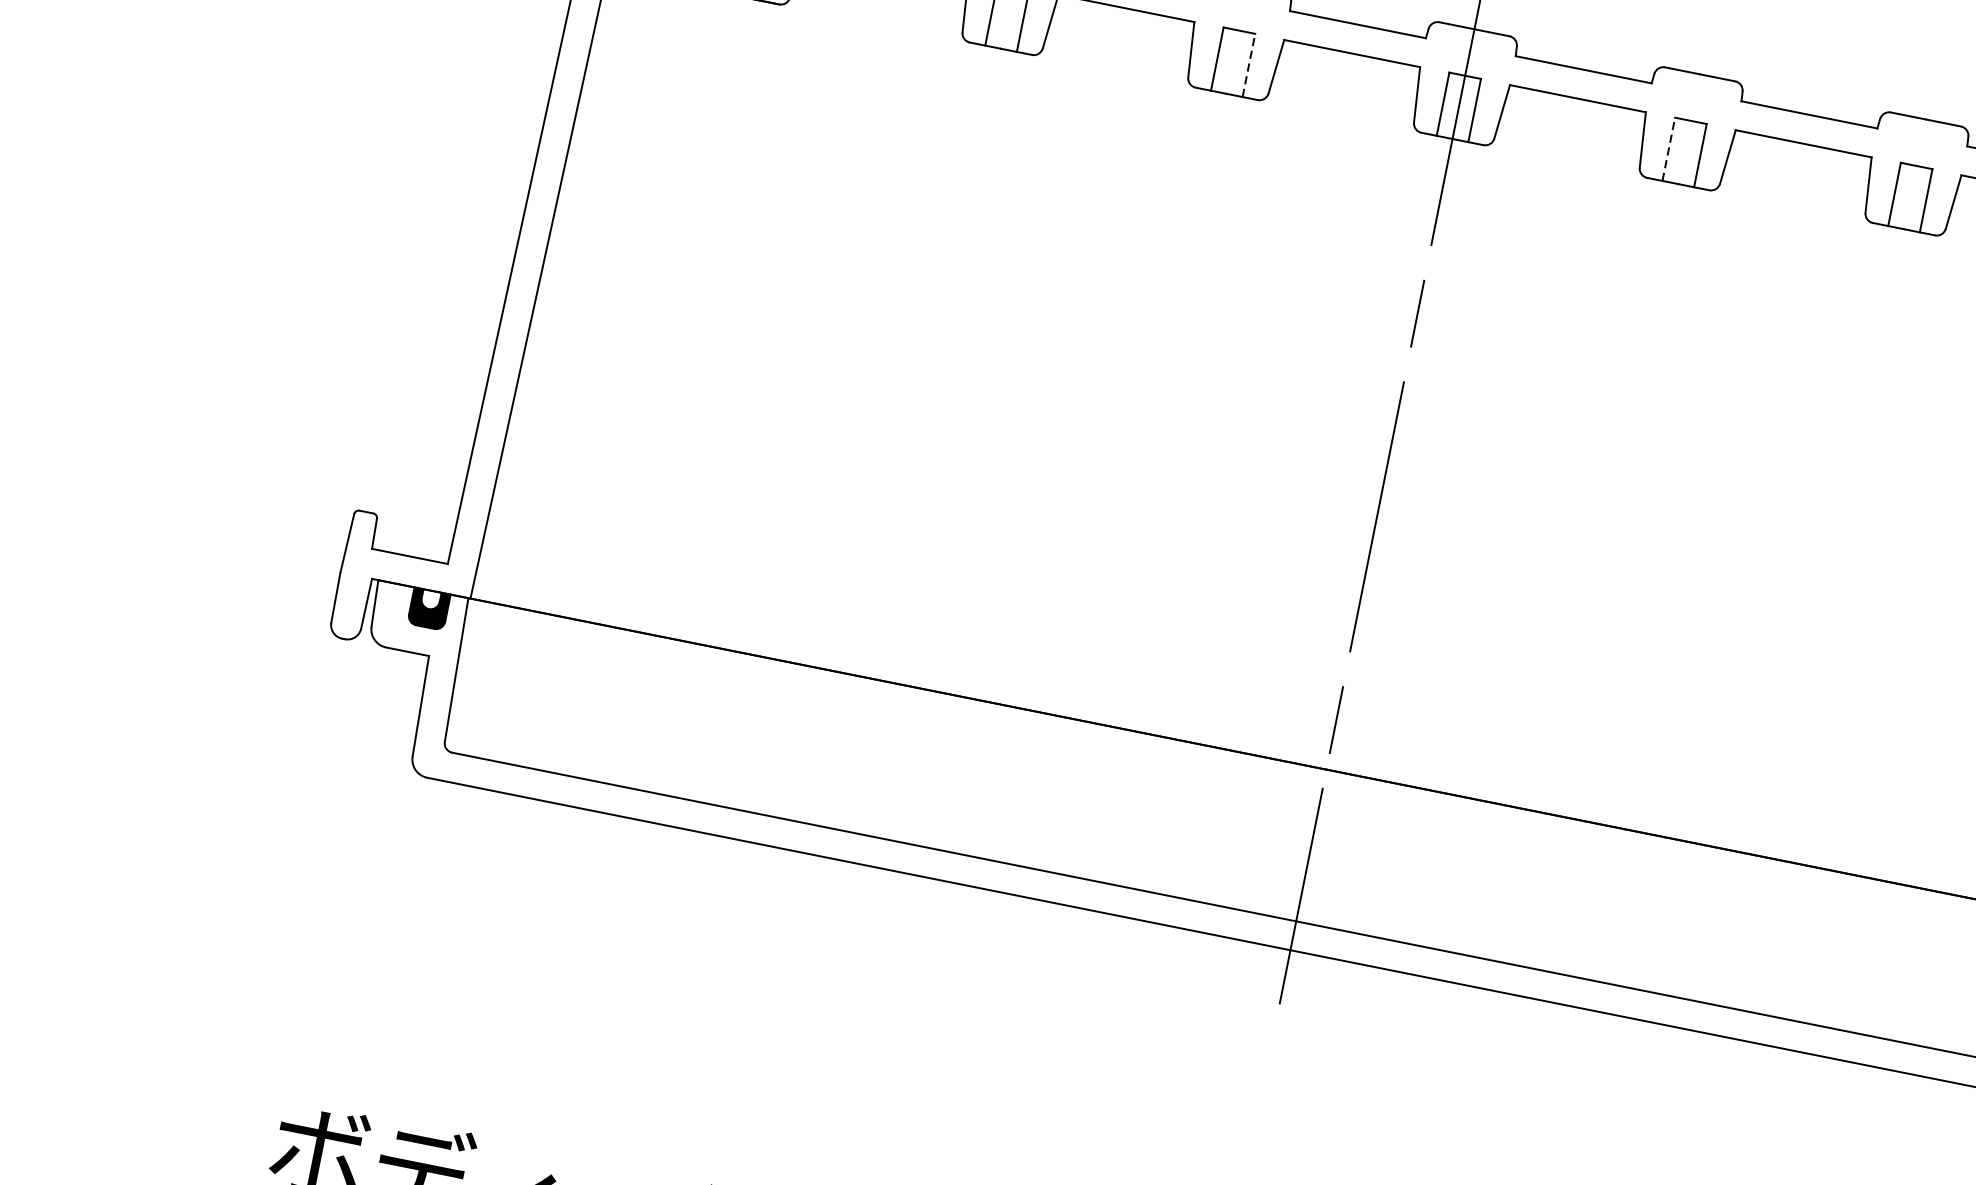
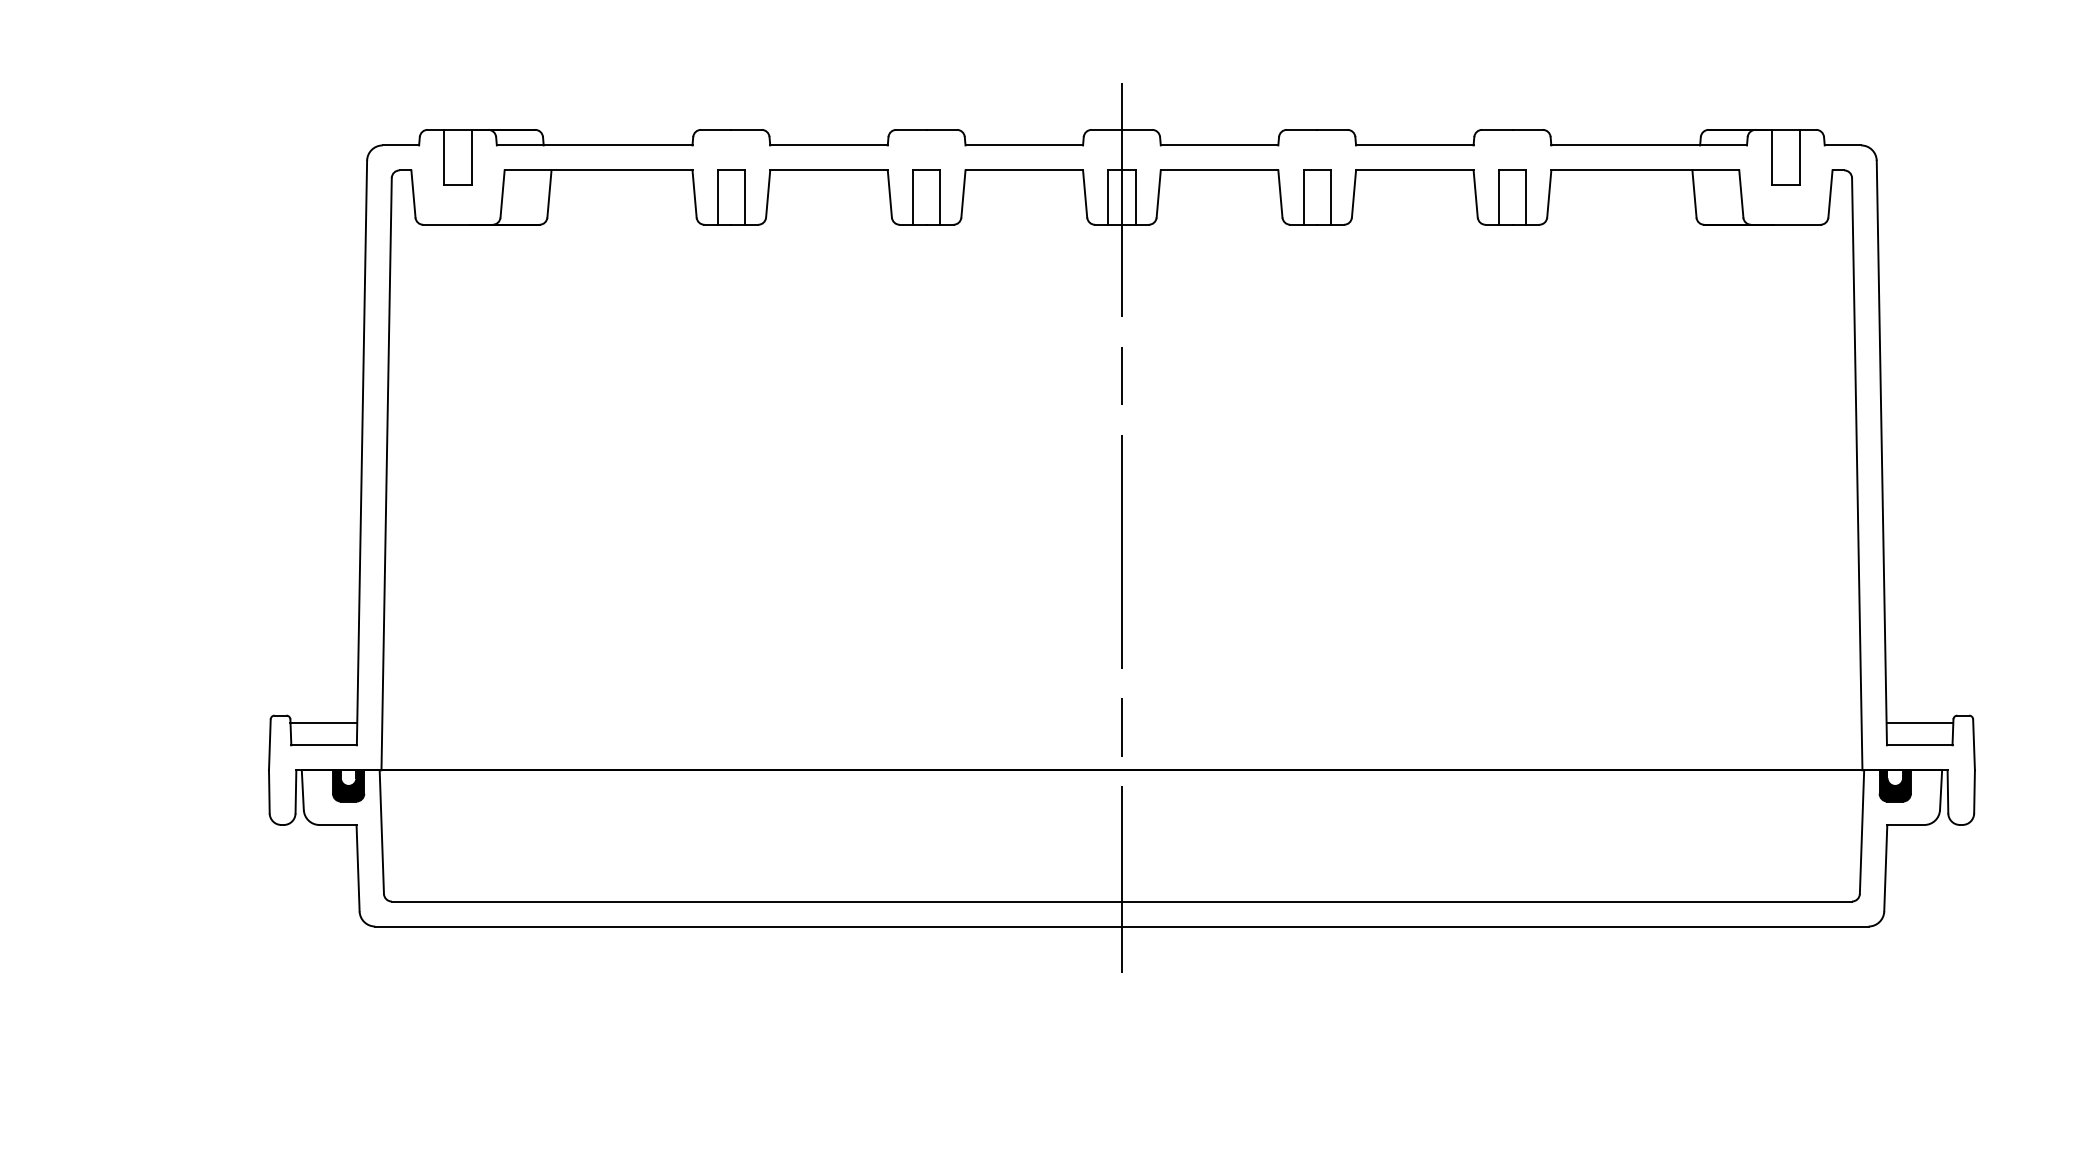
line: (1249, 64) -> (940, 196), dashed -> solid
line: (1668, 148) -> (1303, 196), dashed -> solid
line: (414, 531) -> (323, 723), added

